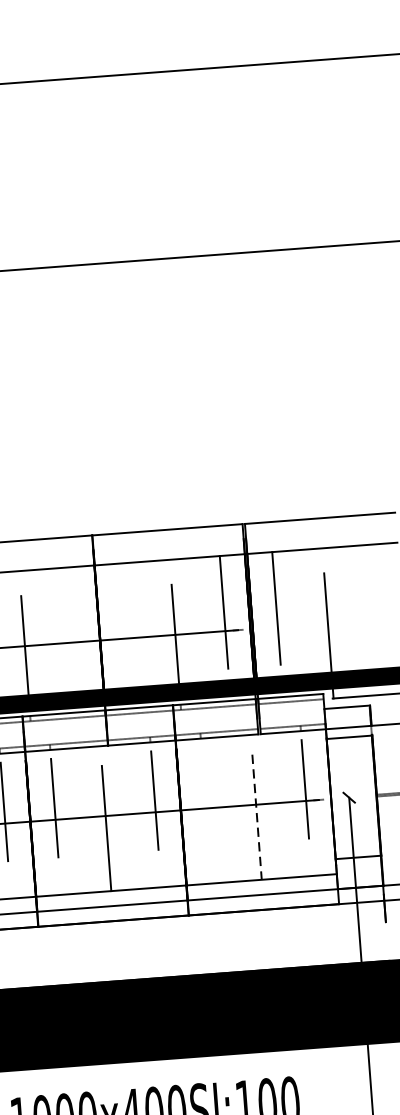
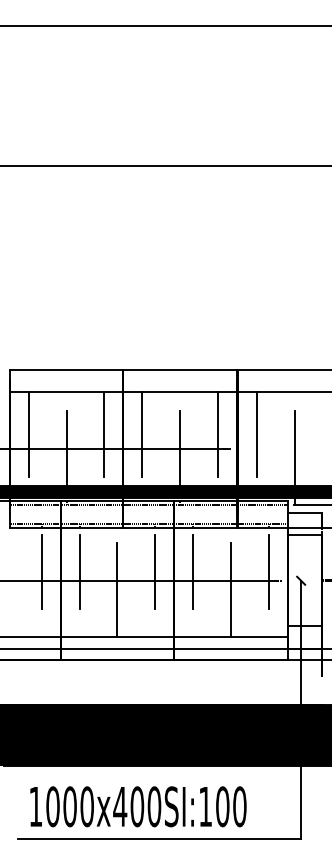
line: (124, 619) -> (142, 434), added
line: (73, 623) -> (104, 434), added
line: (205, 796) -> (193, 571), added
line: (256, 817) -> (230, 590), dashed -> solid

